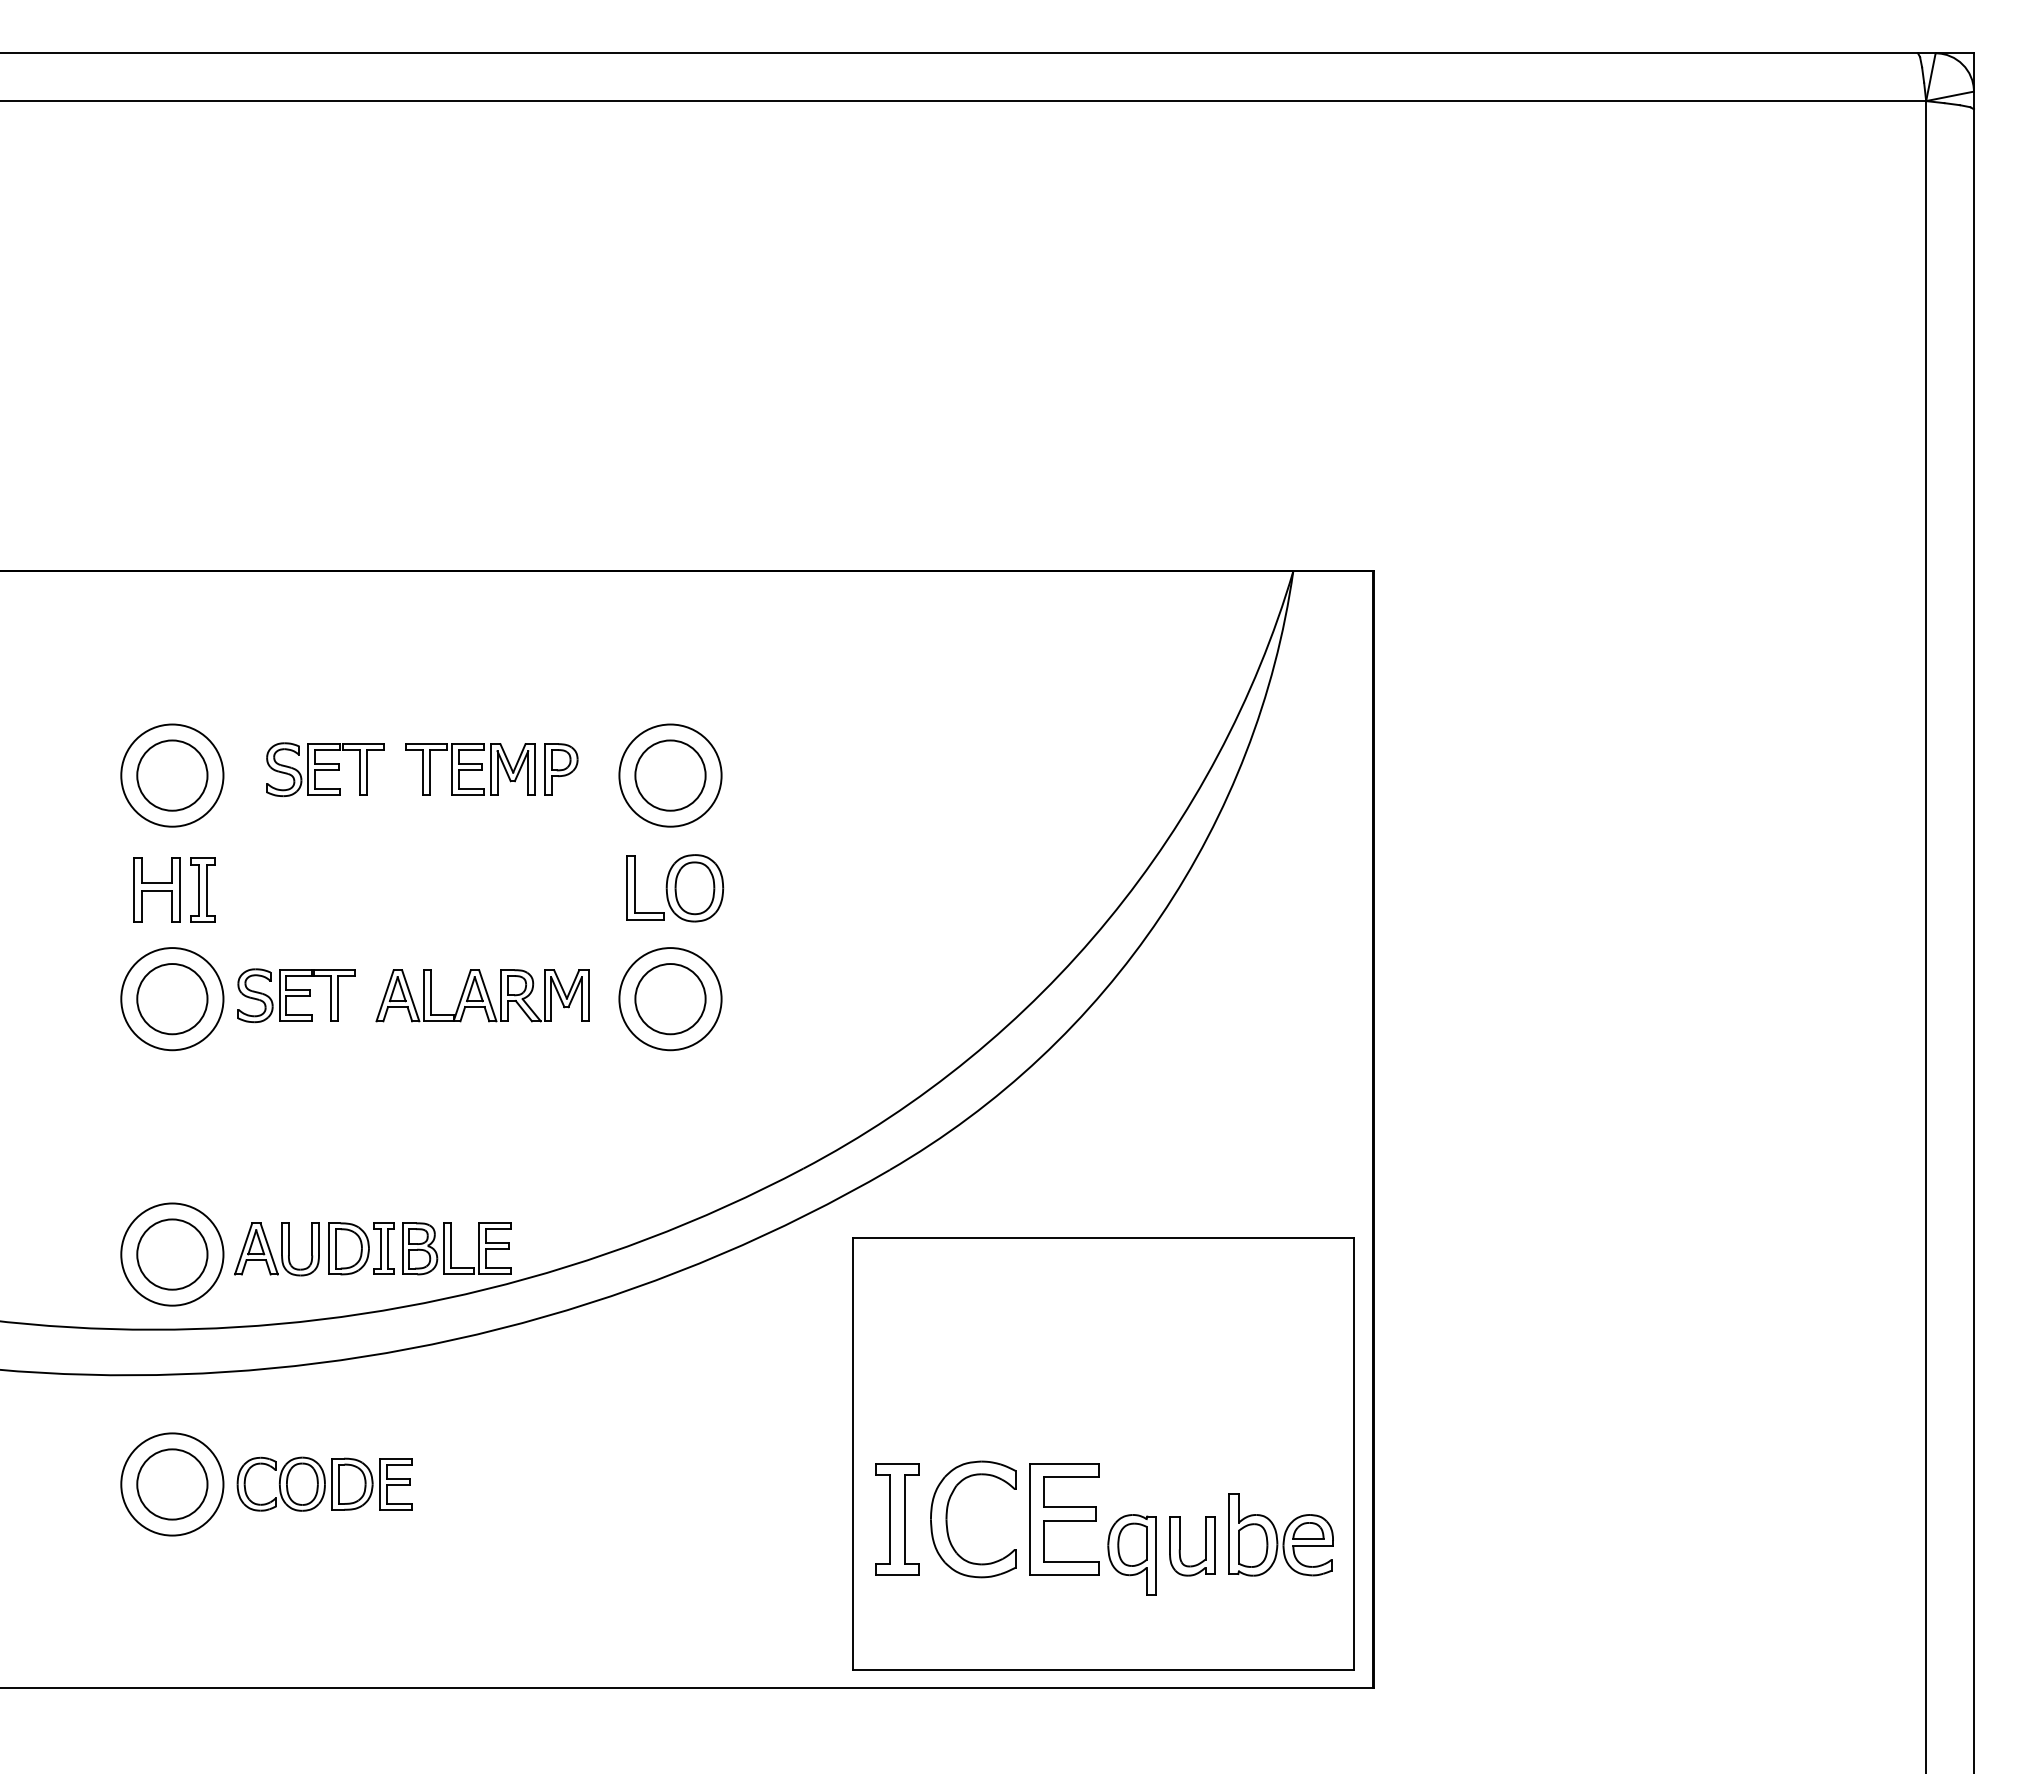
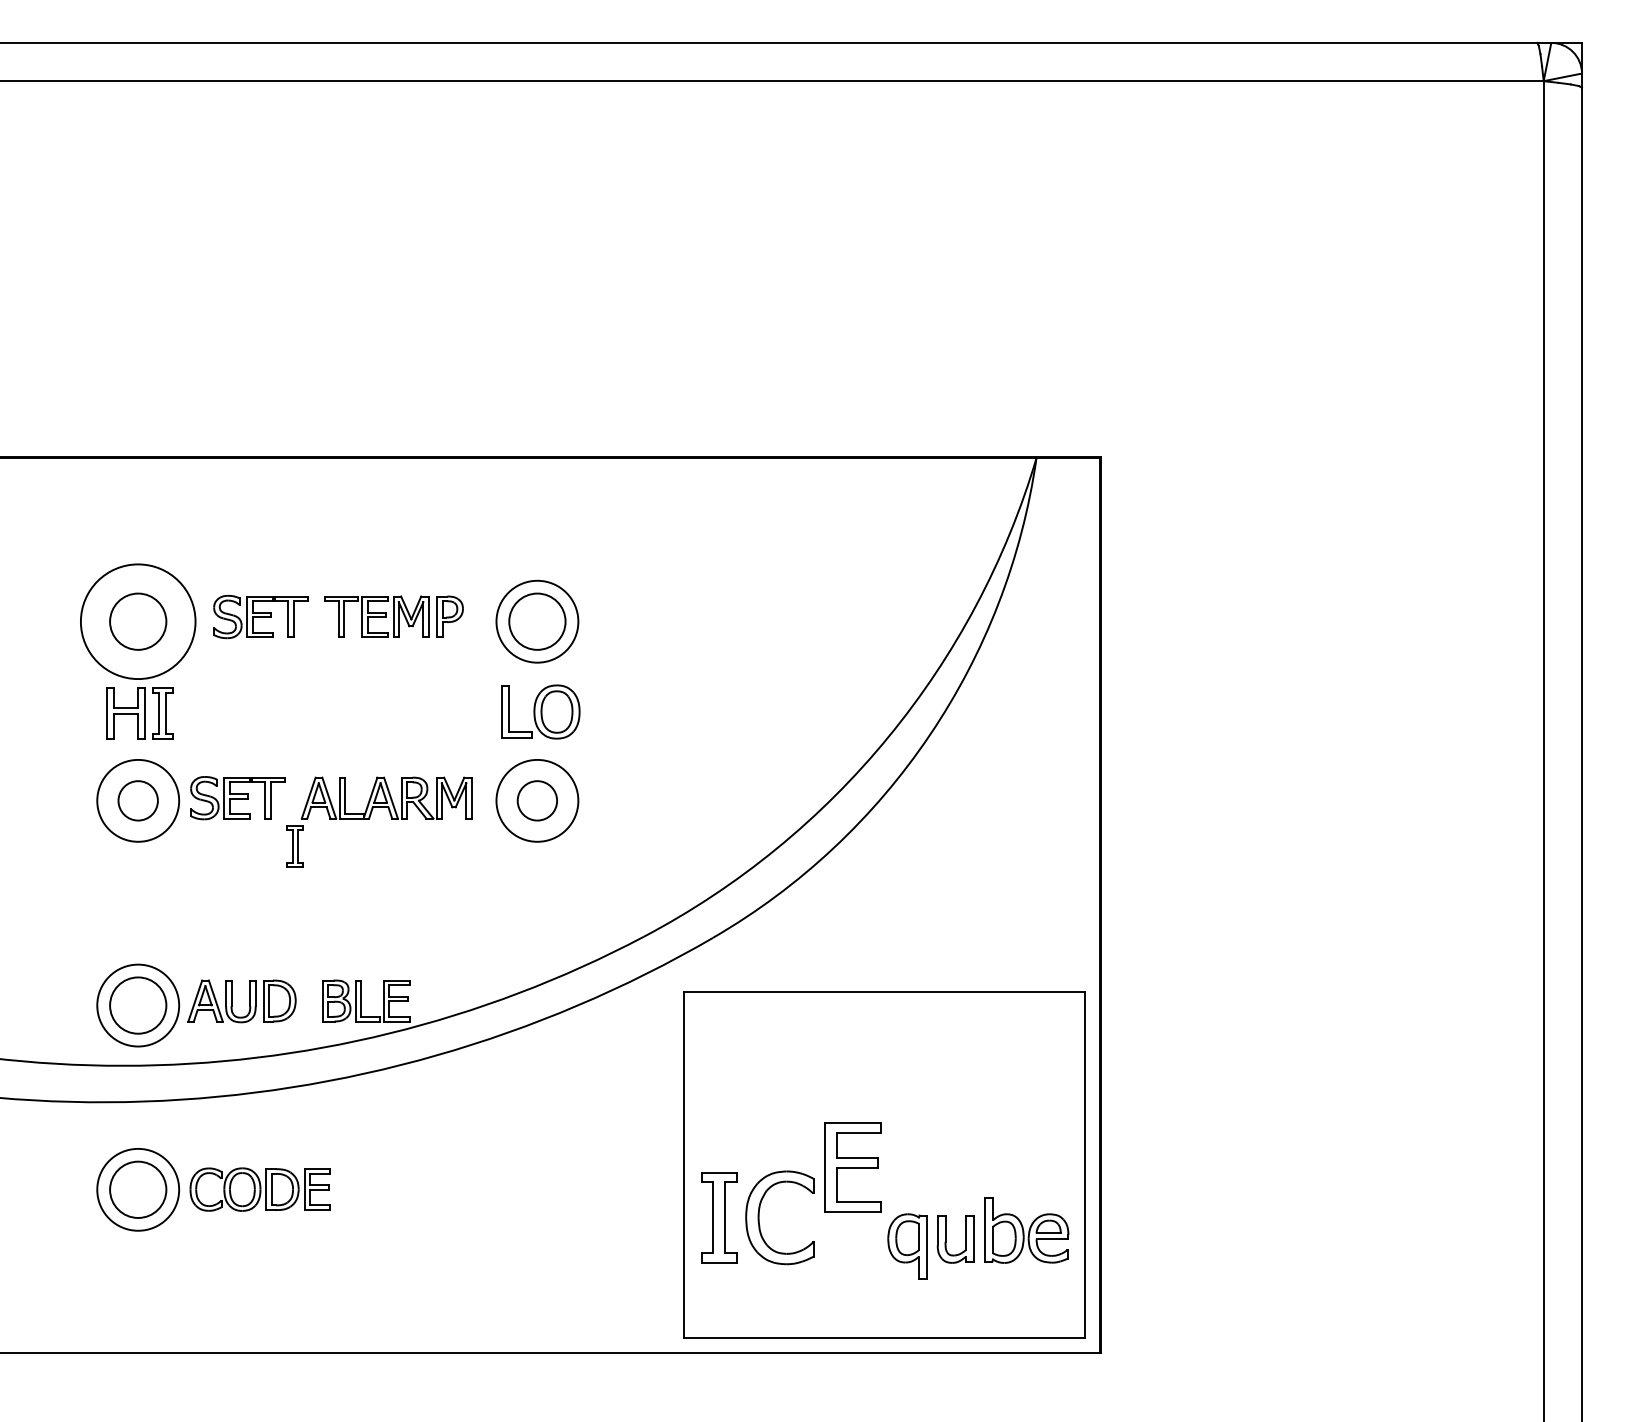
circle: (172, 775) -> (138, 621), size x1.4
circle: (172, 999) -> (138, 801), size x0.7
circle: (670, 999) -> (537, 801), size x0.7
part: (383, 1248) -> (294, 846), moved
part: (1064, 1519) -> (853, 1167), moved

